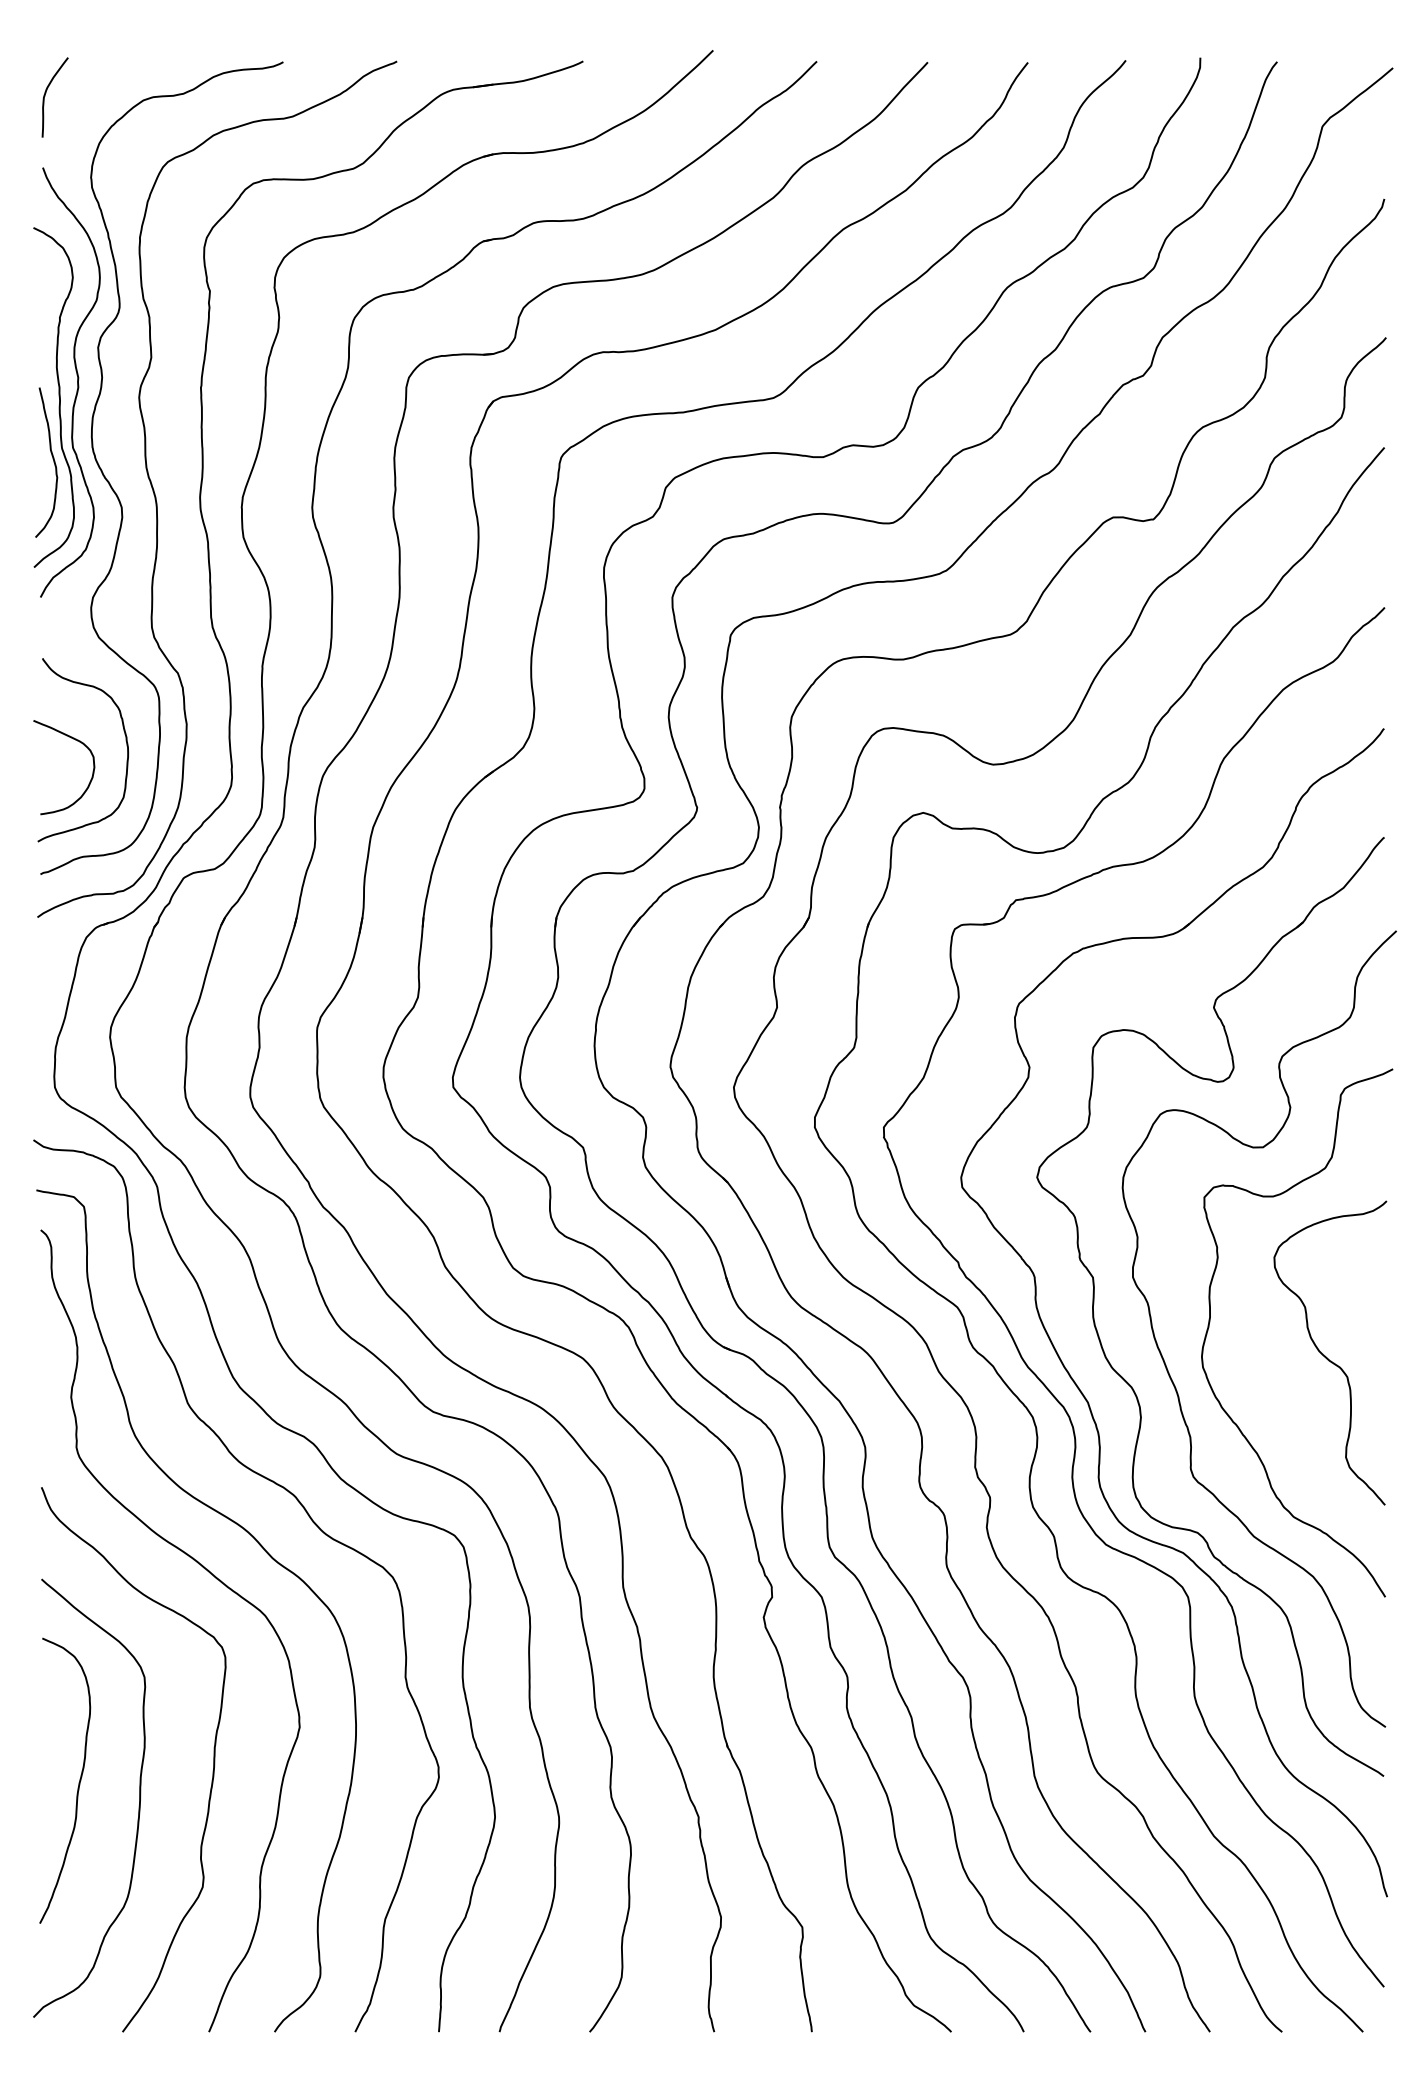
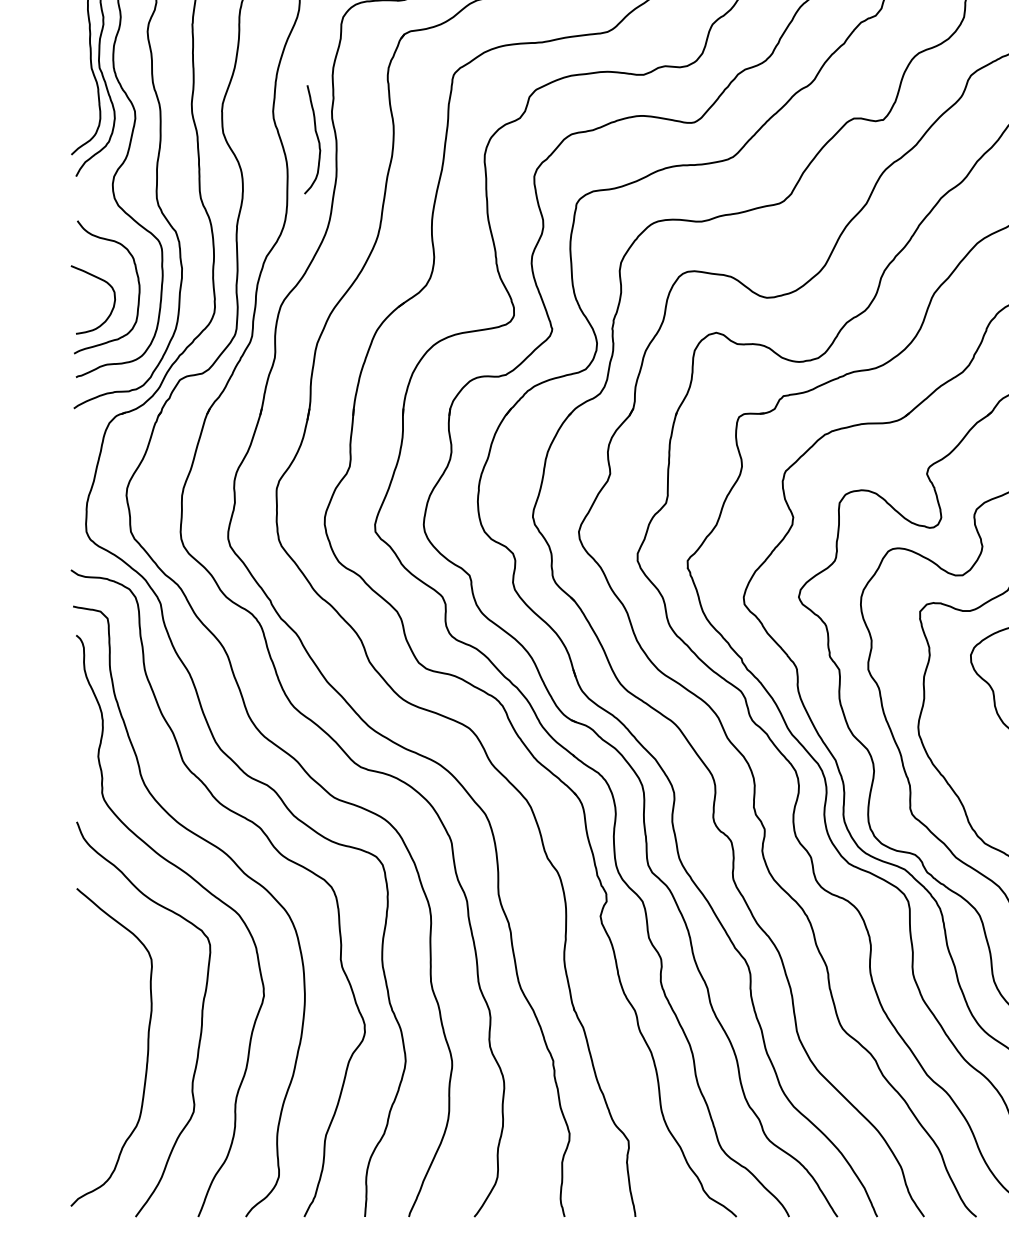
curve: (52, 459) -> (316, 137), moved
curve: (78, 1782) -> (103, 1035), removed

